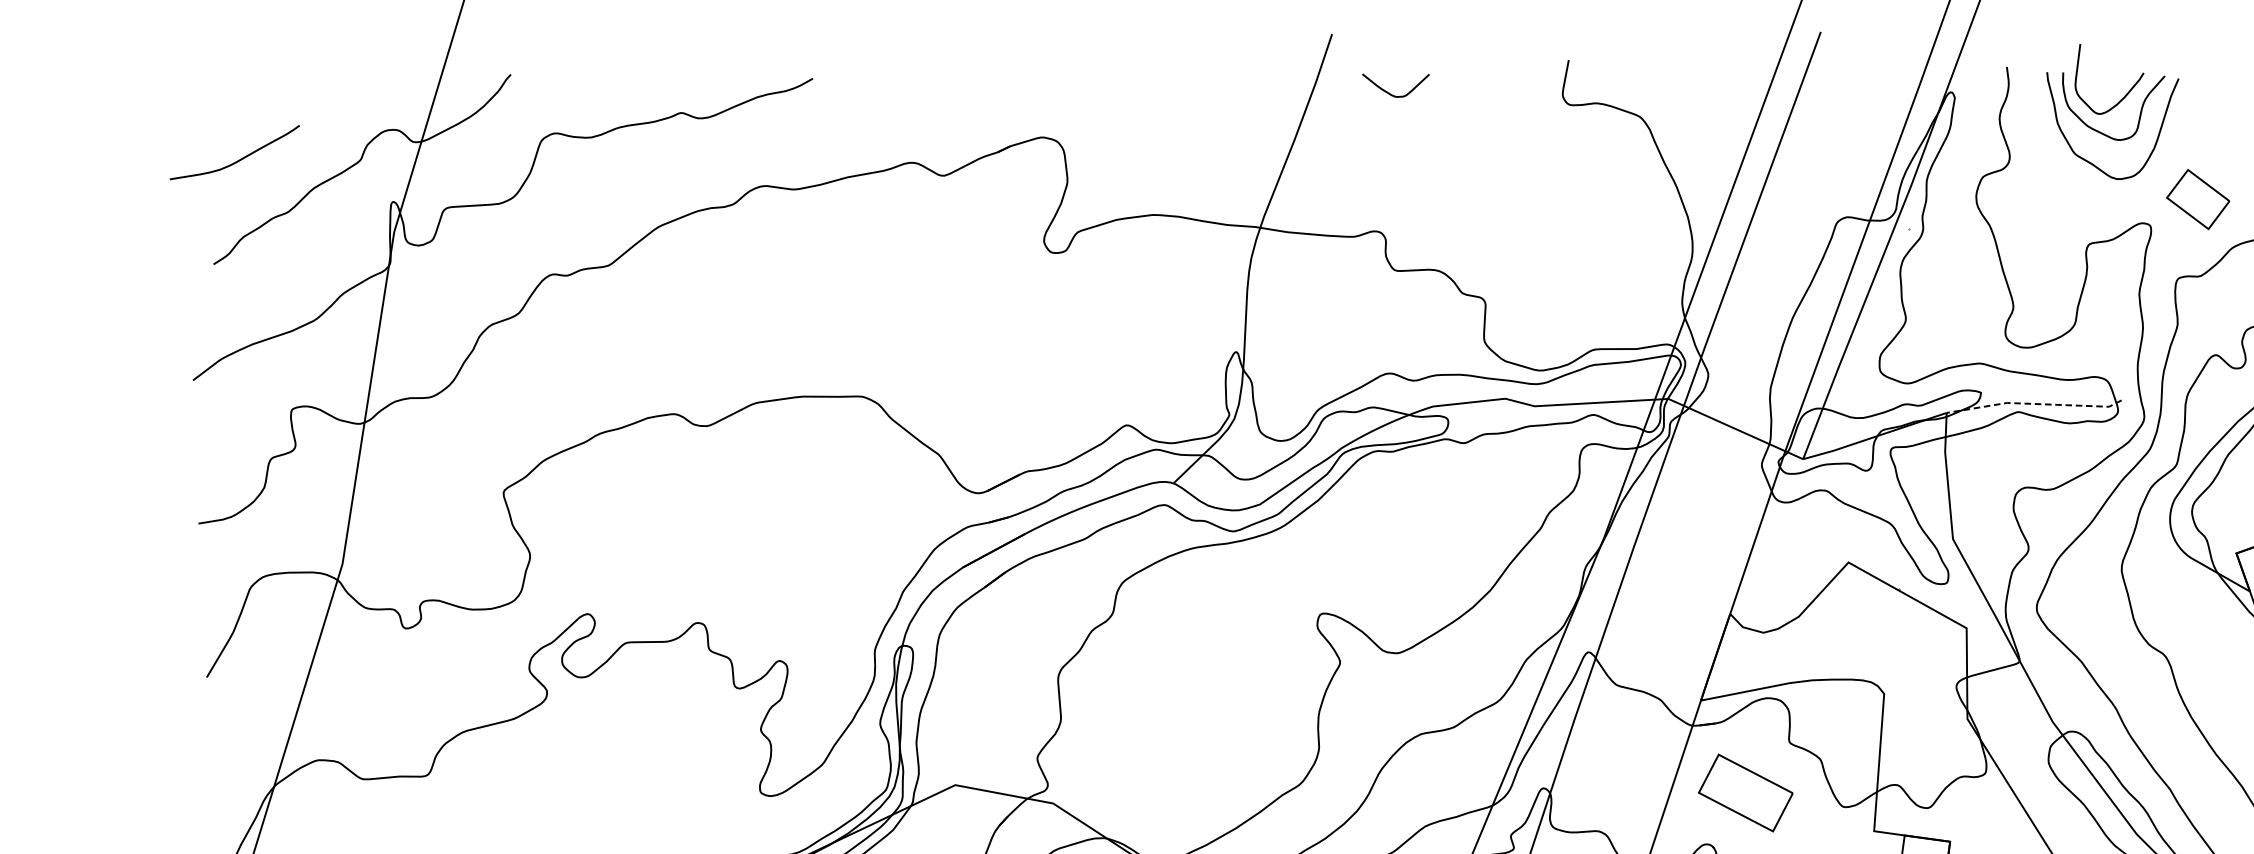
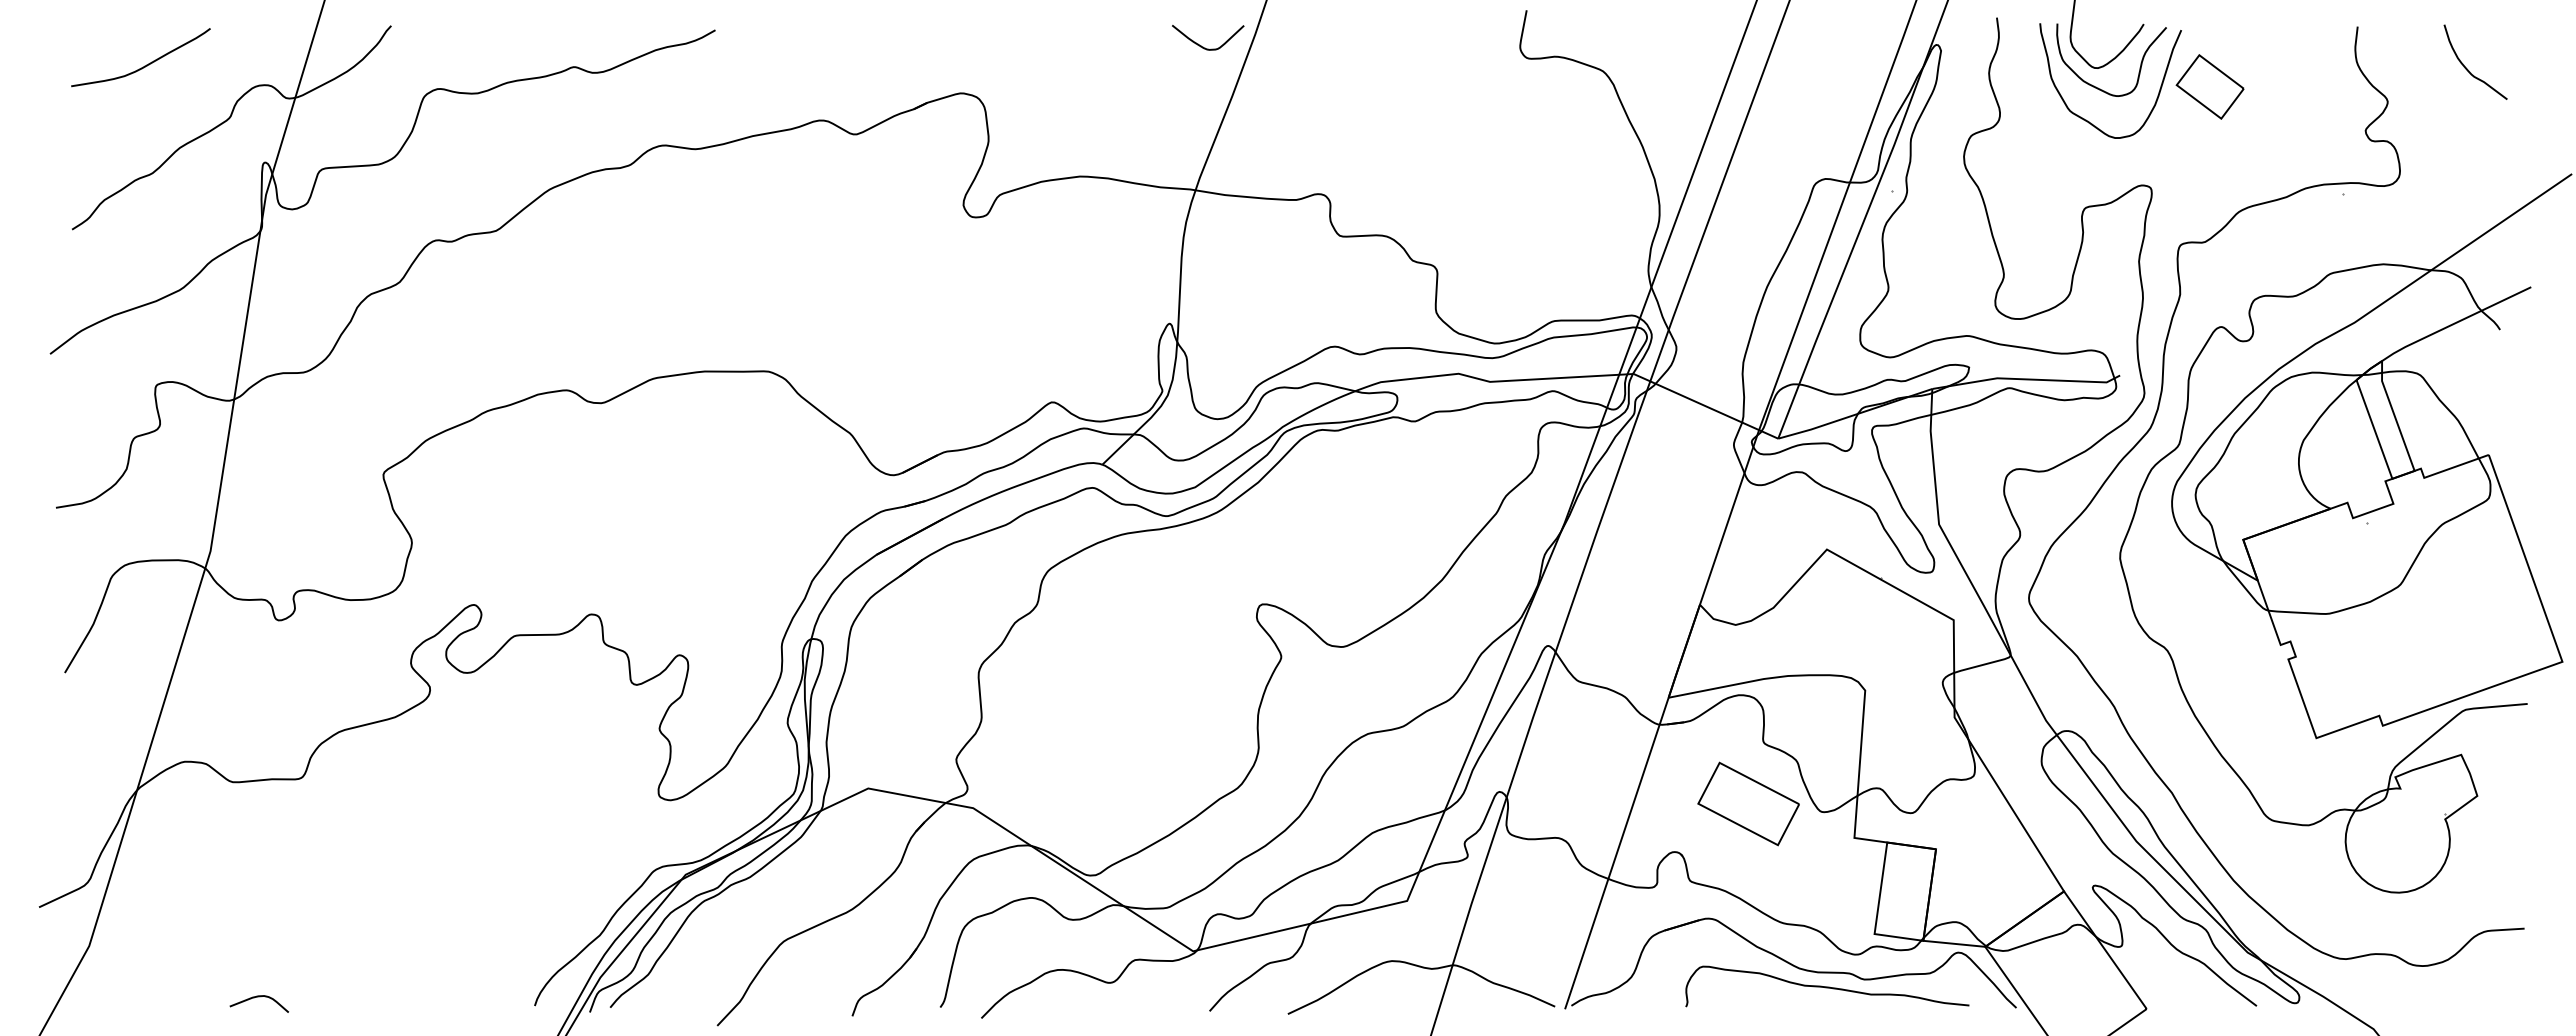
curve: (1391, 93) -> (1203, 46), moved
curve: (238, 159) -> (144, 65), moved
part: (2197, 199) -> (2209, 86), moved
line: (2035, 404) -> (2027, 379), dashed -> solid
part: (1745, 792) -> (1748, 803), moved

